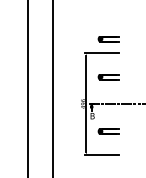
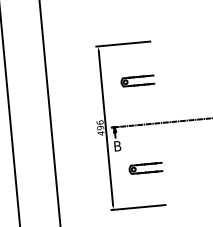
part: (108, 39) -> (131, 20), removed

